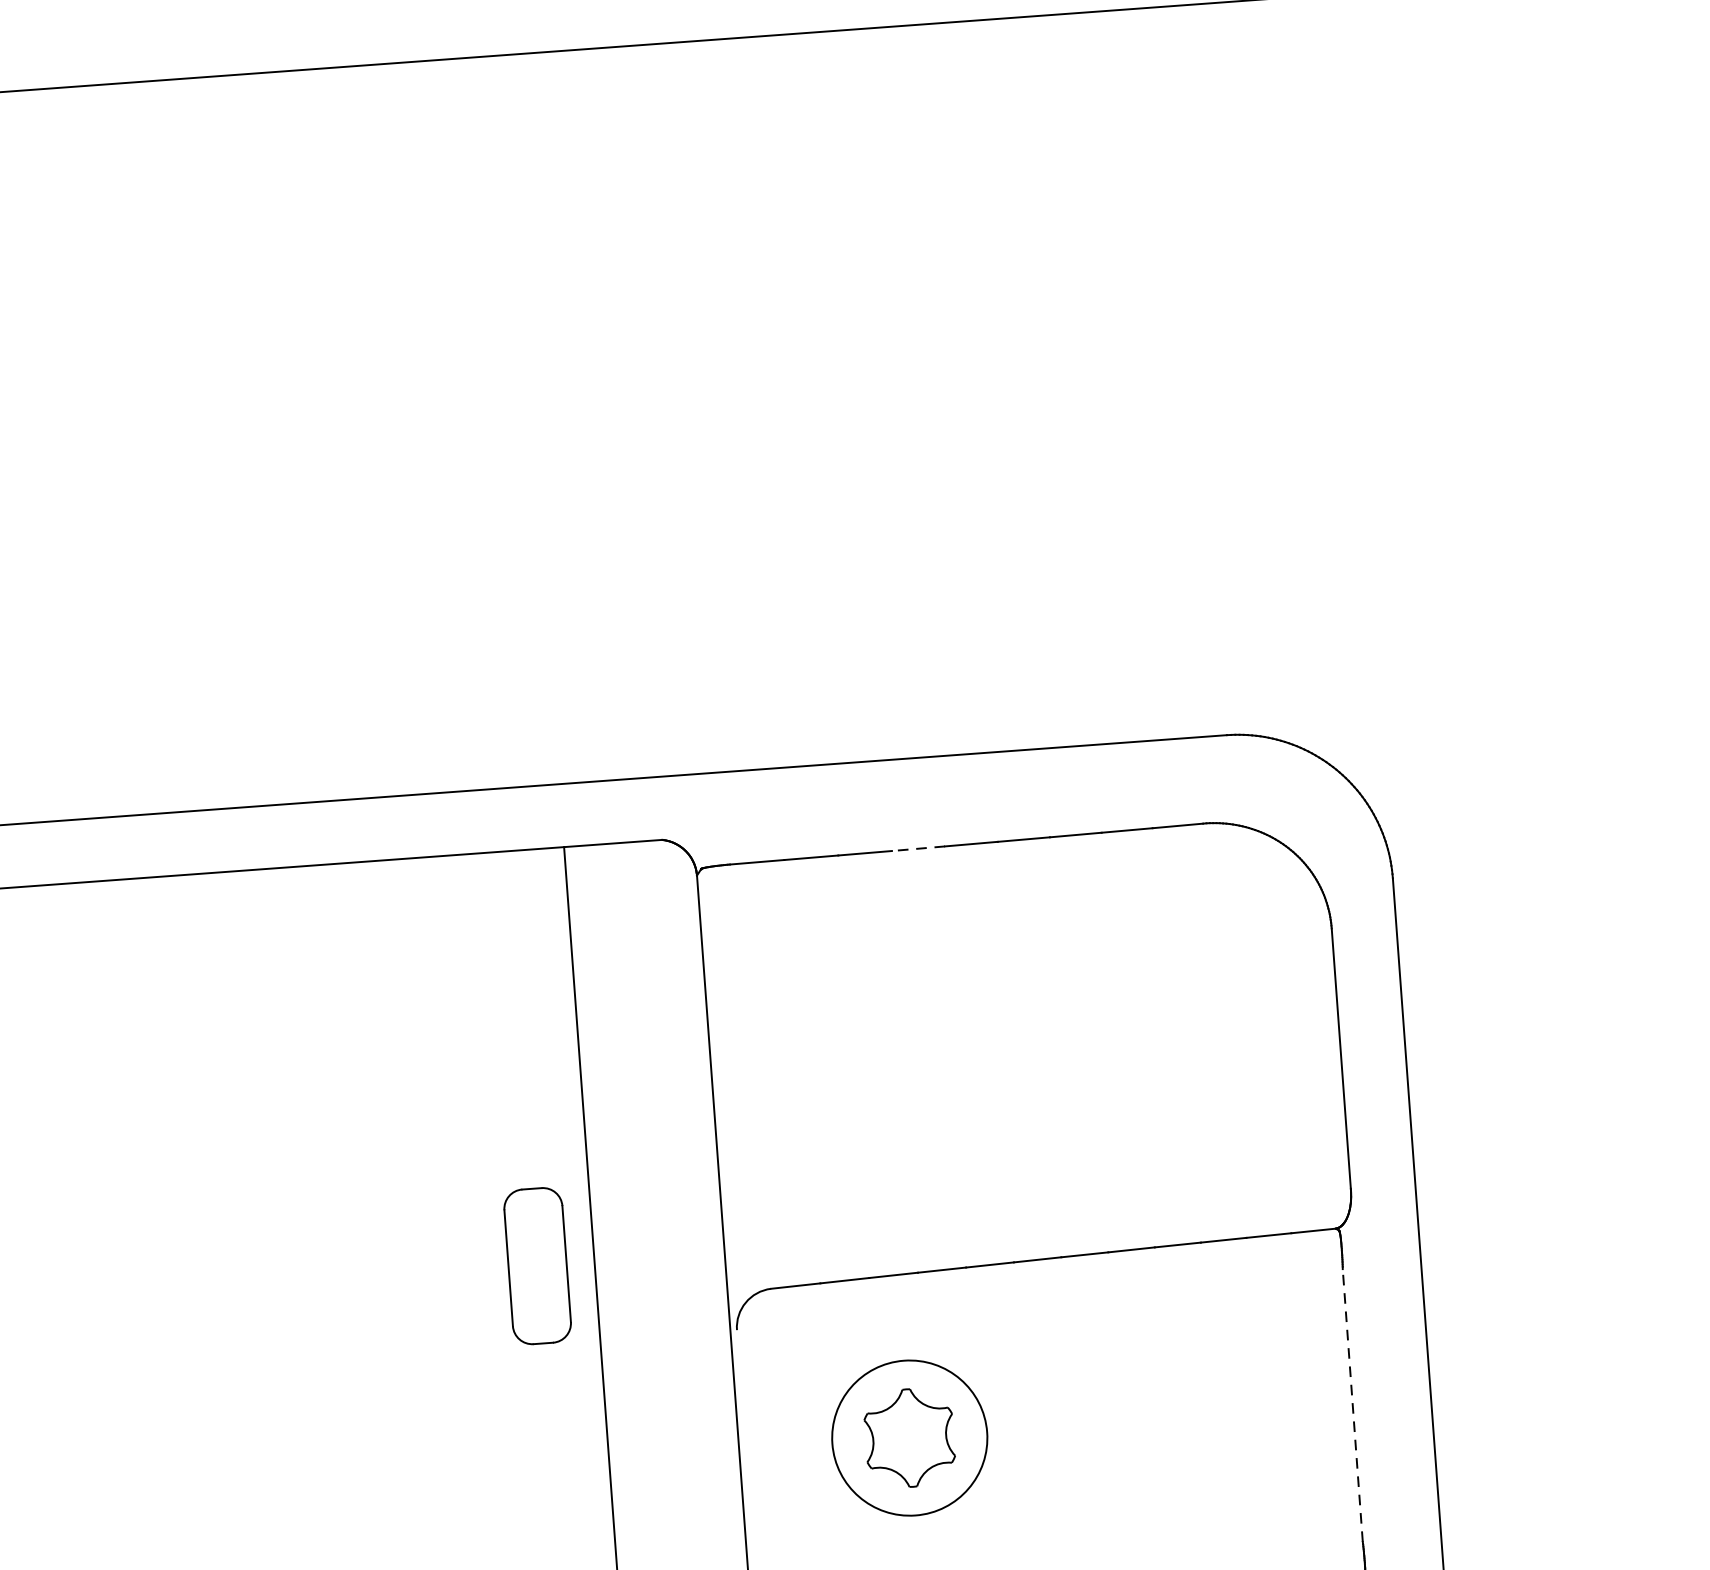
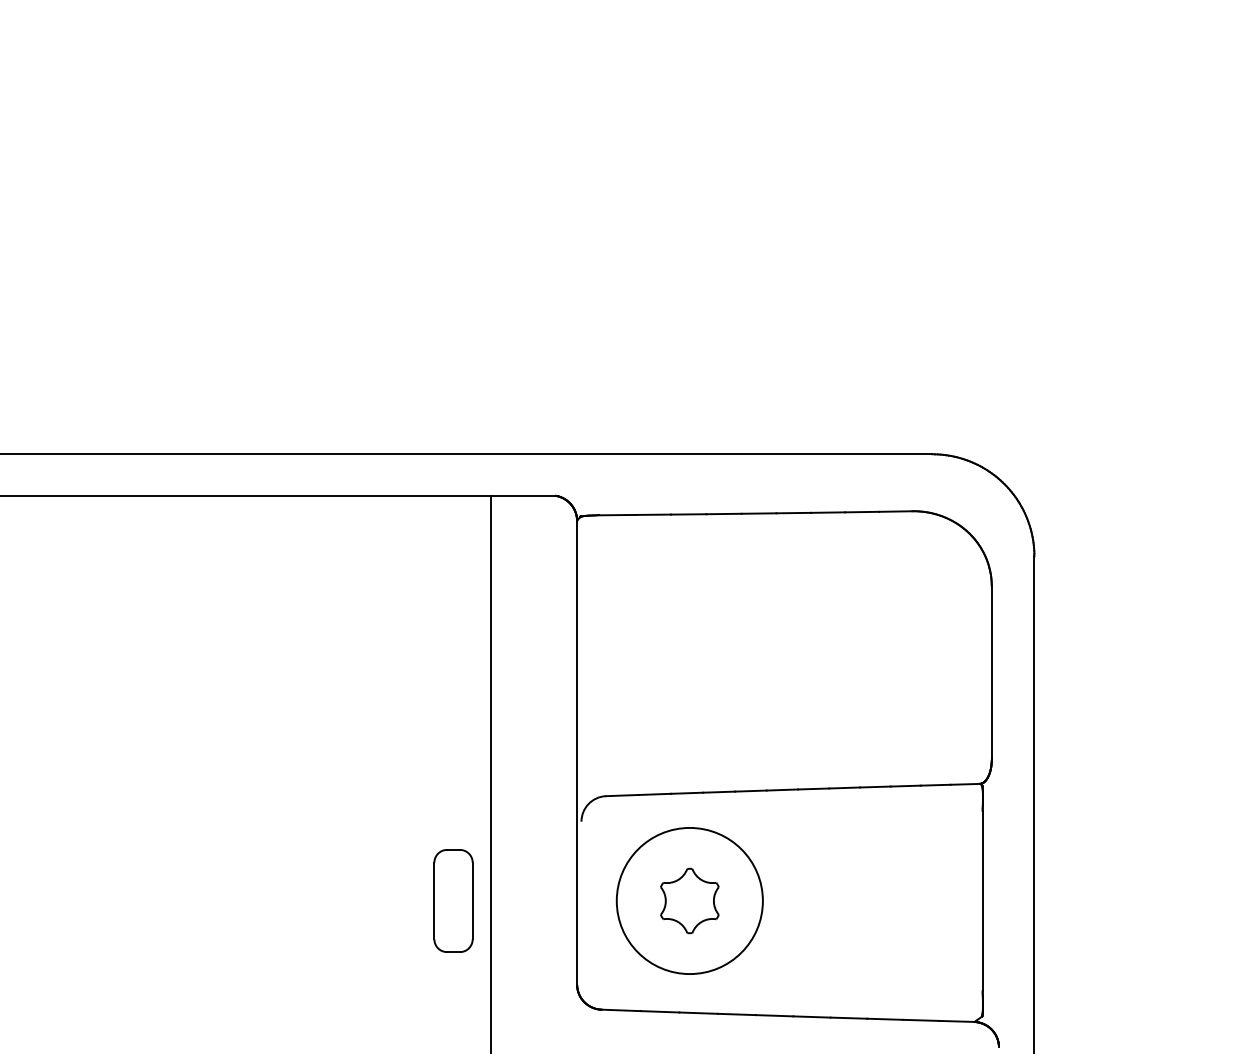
line: (919, 849) -> (724, 514), dashed -> solid
part: (537, 1265) -> (453, 900), moved
line: (1352, 1404) -> (982, 900), dashed -> solid
circle: (909, 1437) -> (689, 900), size x1.43

